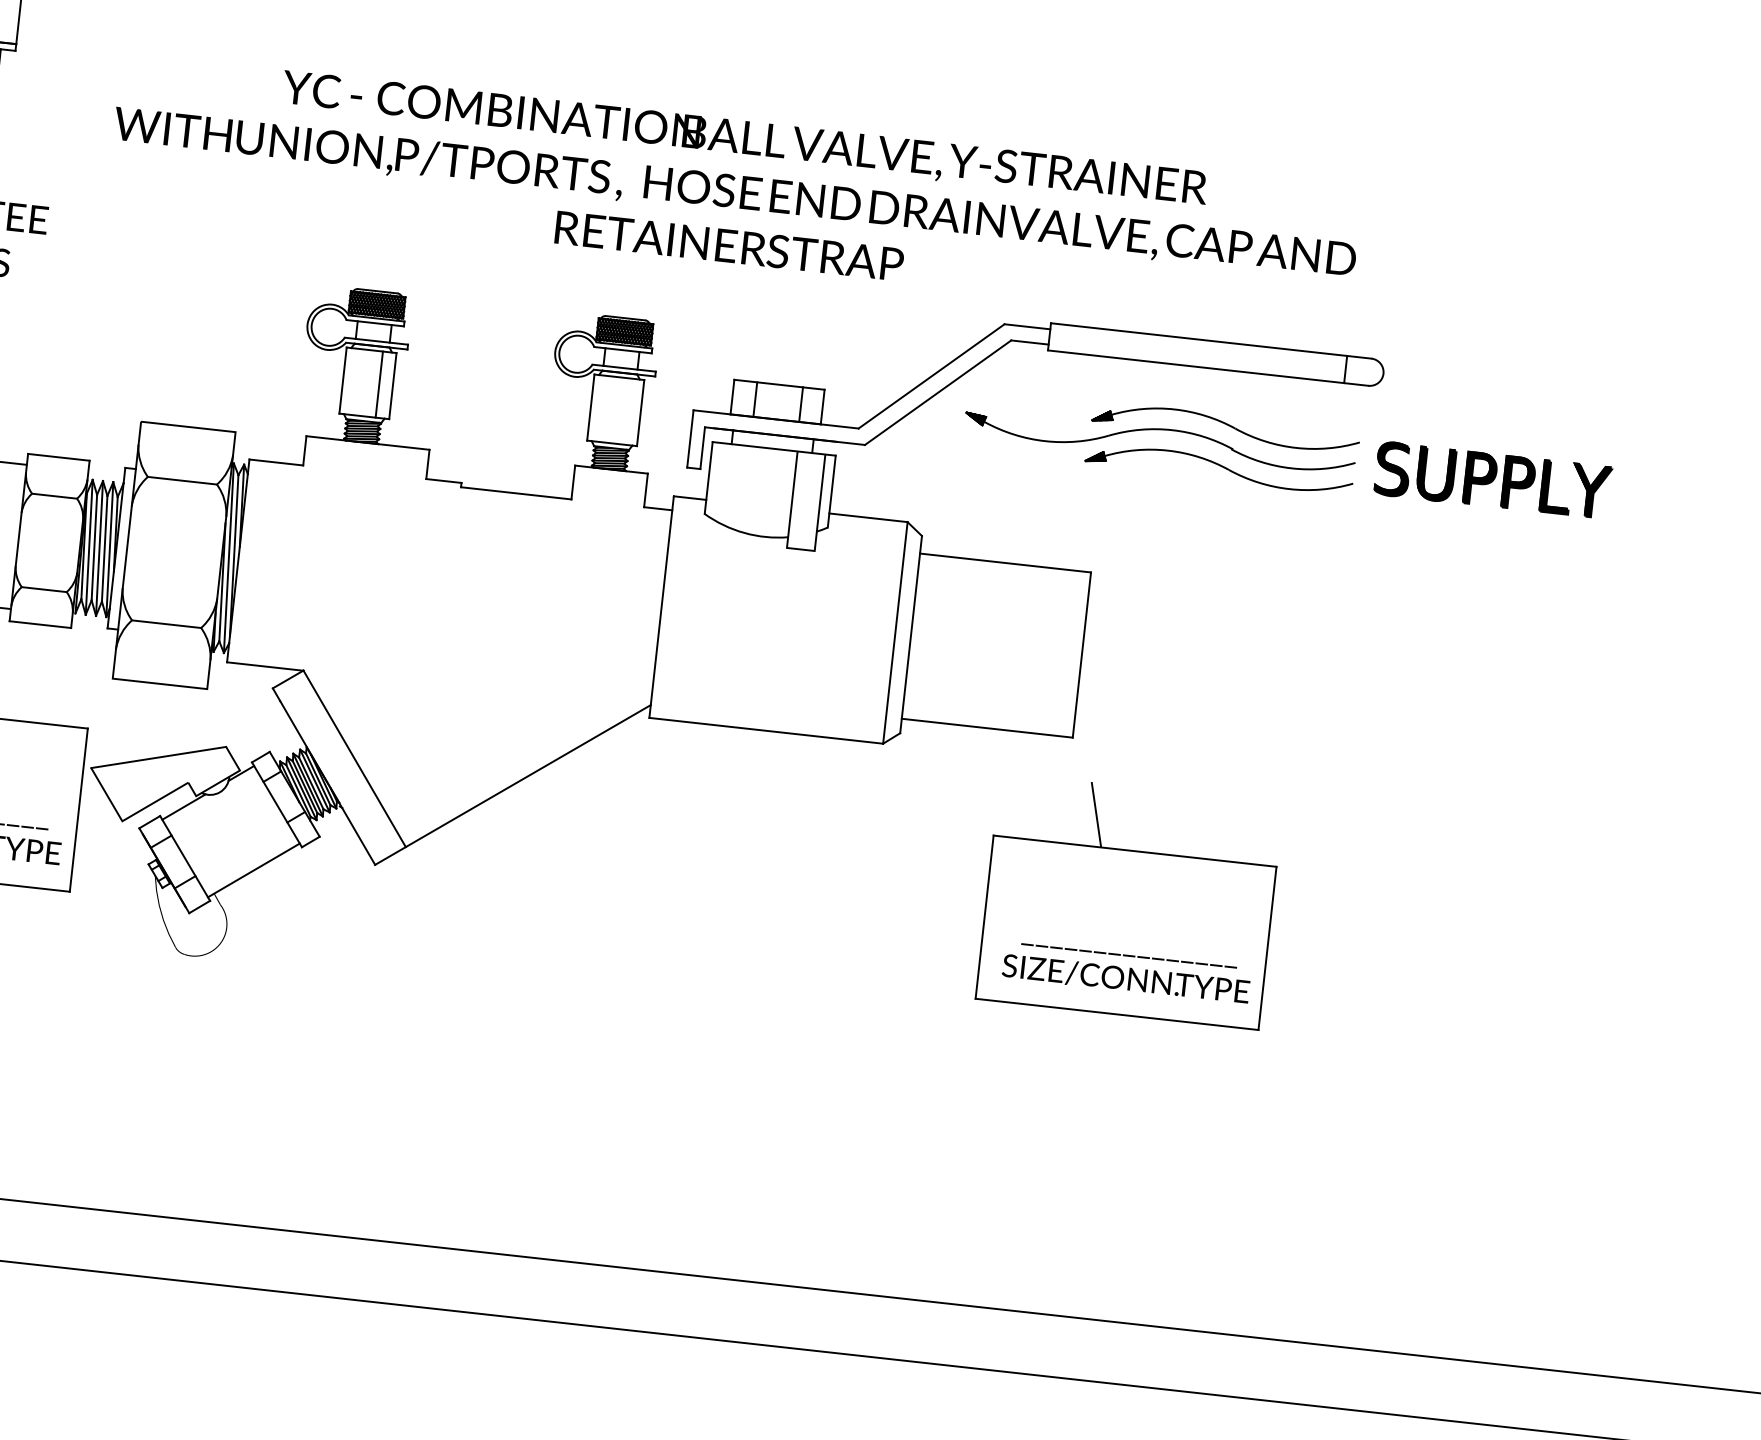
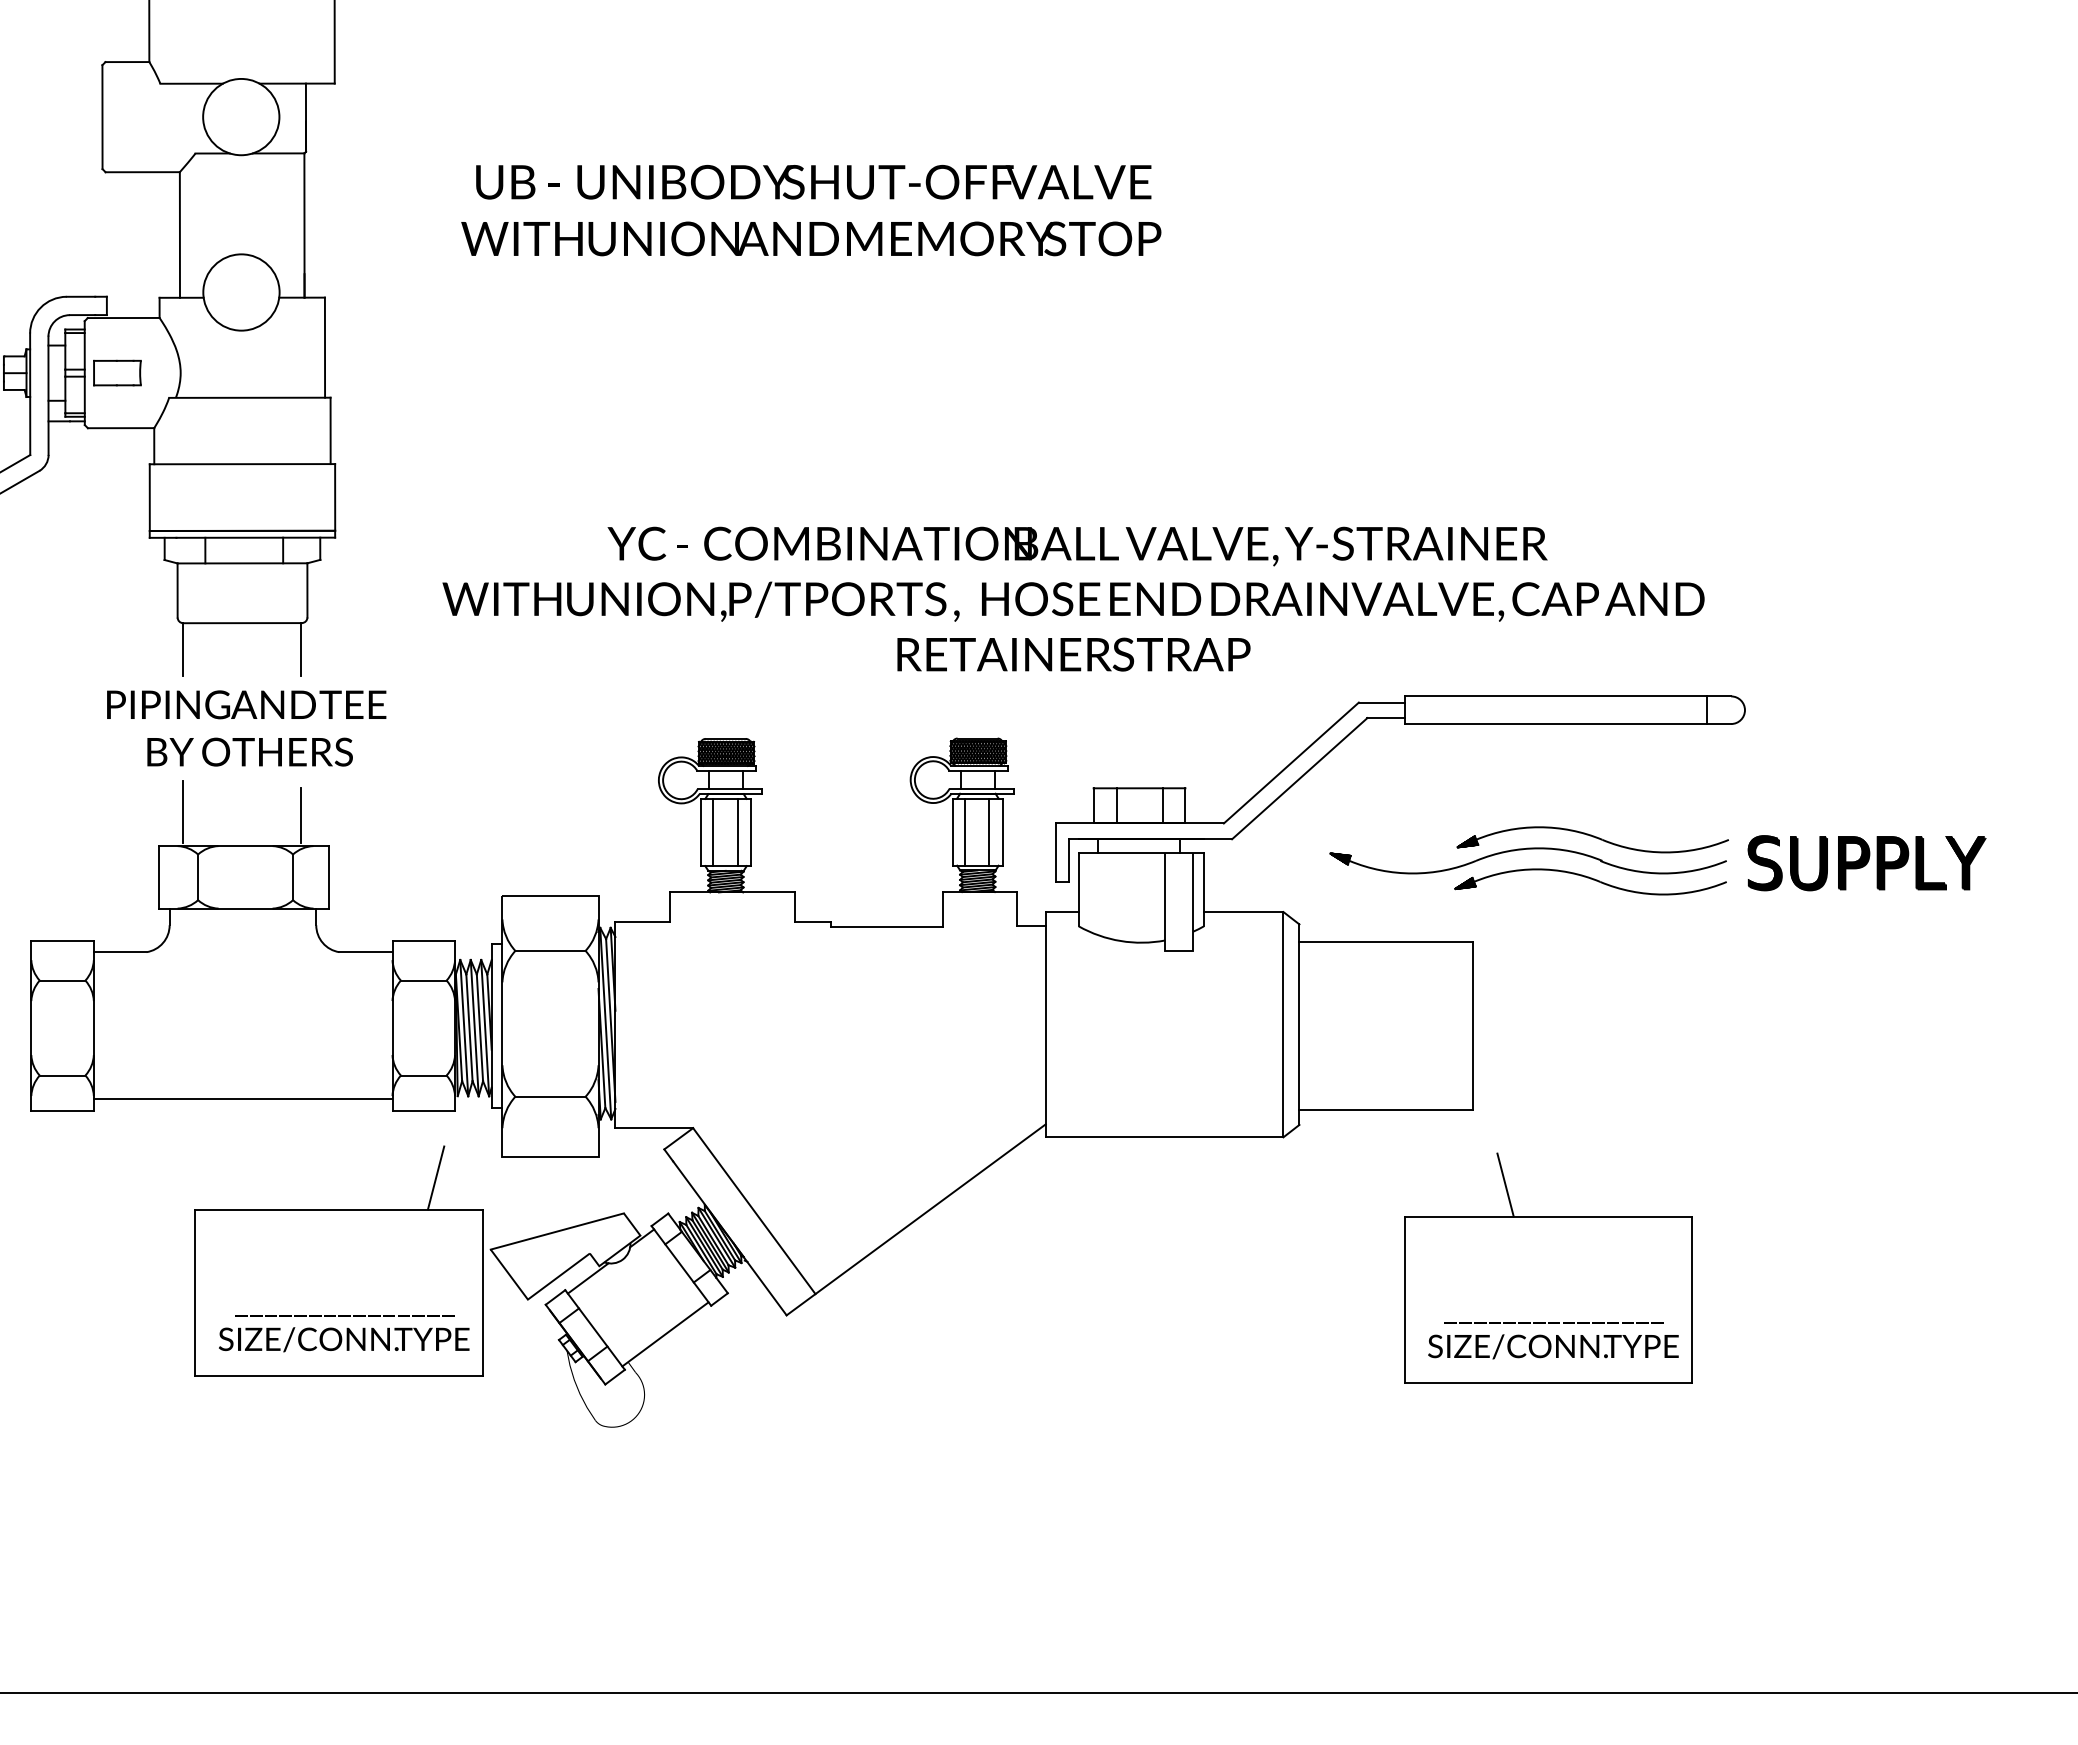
line: (355, 381) -> (713, 832), added
line: (603, 408) -> (965, 831), added
line: (627, 410) -> (989, 831), added
part: (1288, 448) -> (1657, 853), moved
line: (45, 691) -> (436, 1177), added

